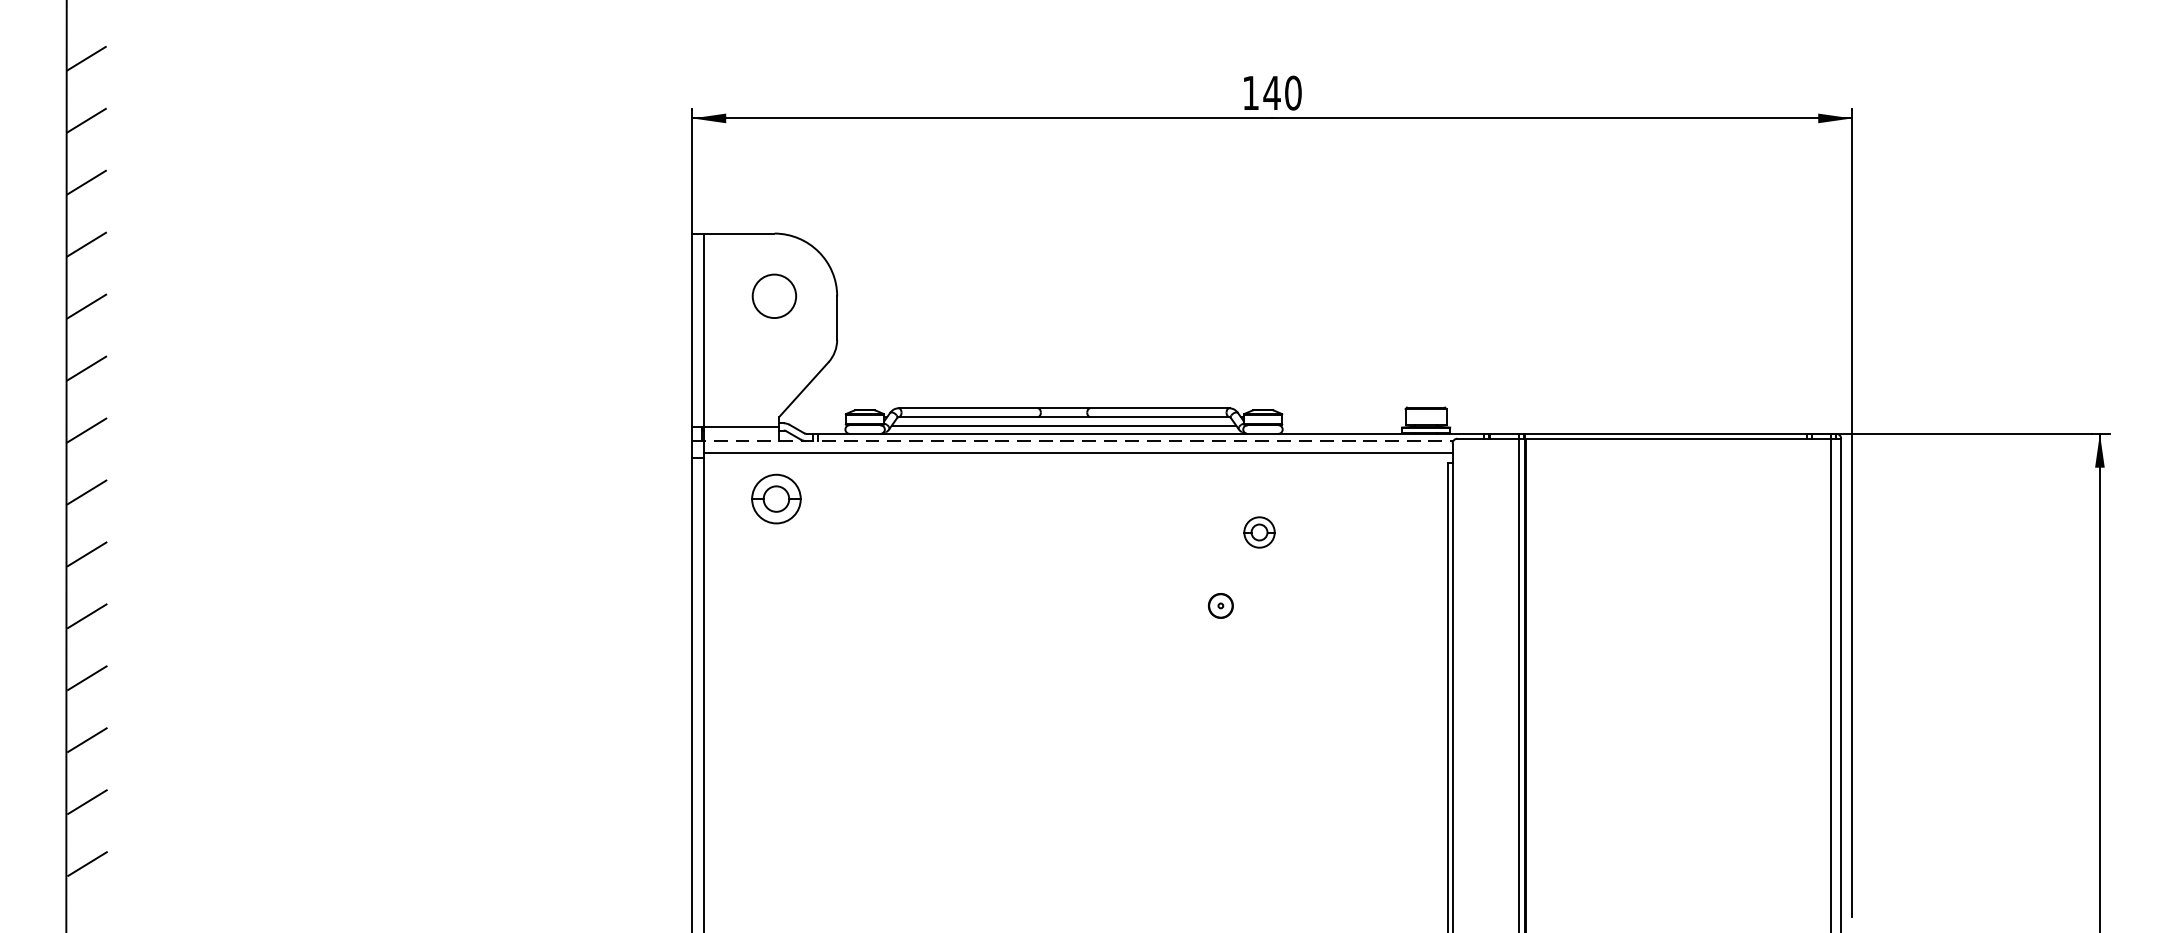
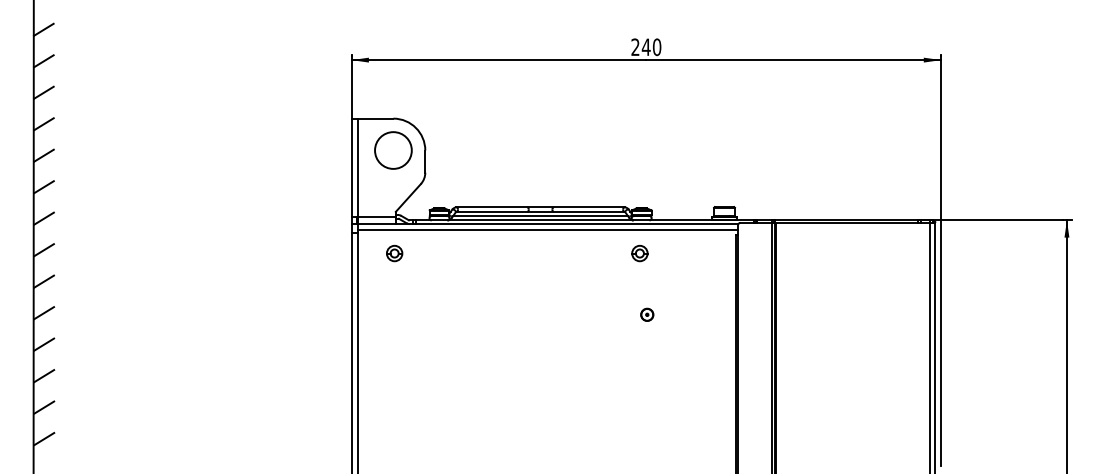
text: (1250, 91) -> (635, 46), 140 -> 240
circle: (774, 296) -> (393, 150), size x1.67
line: (1073, 441) -> (545, 224), dashed -> solid
part: (776, 498) -> (394, 253), size x0.62
part: (1258, 532) -> (639, 253), moved
part: (1221, 605) -> (647, 314), moved

